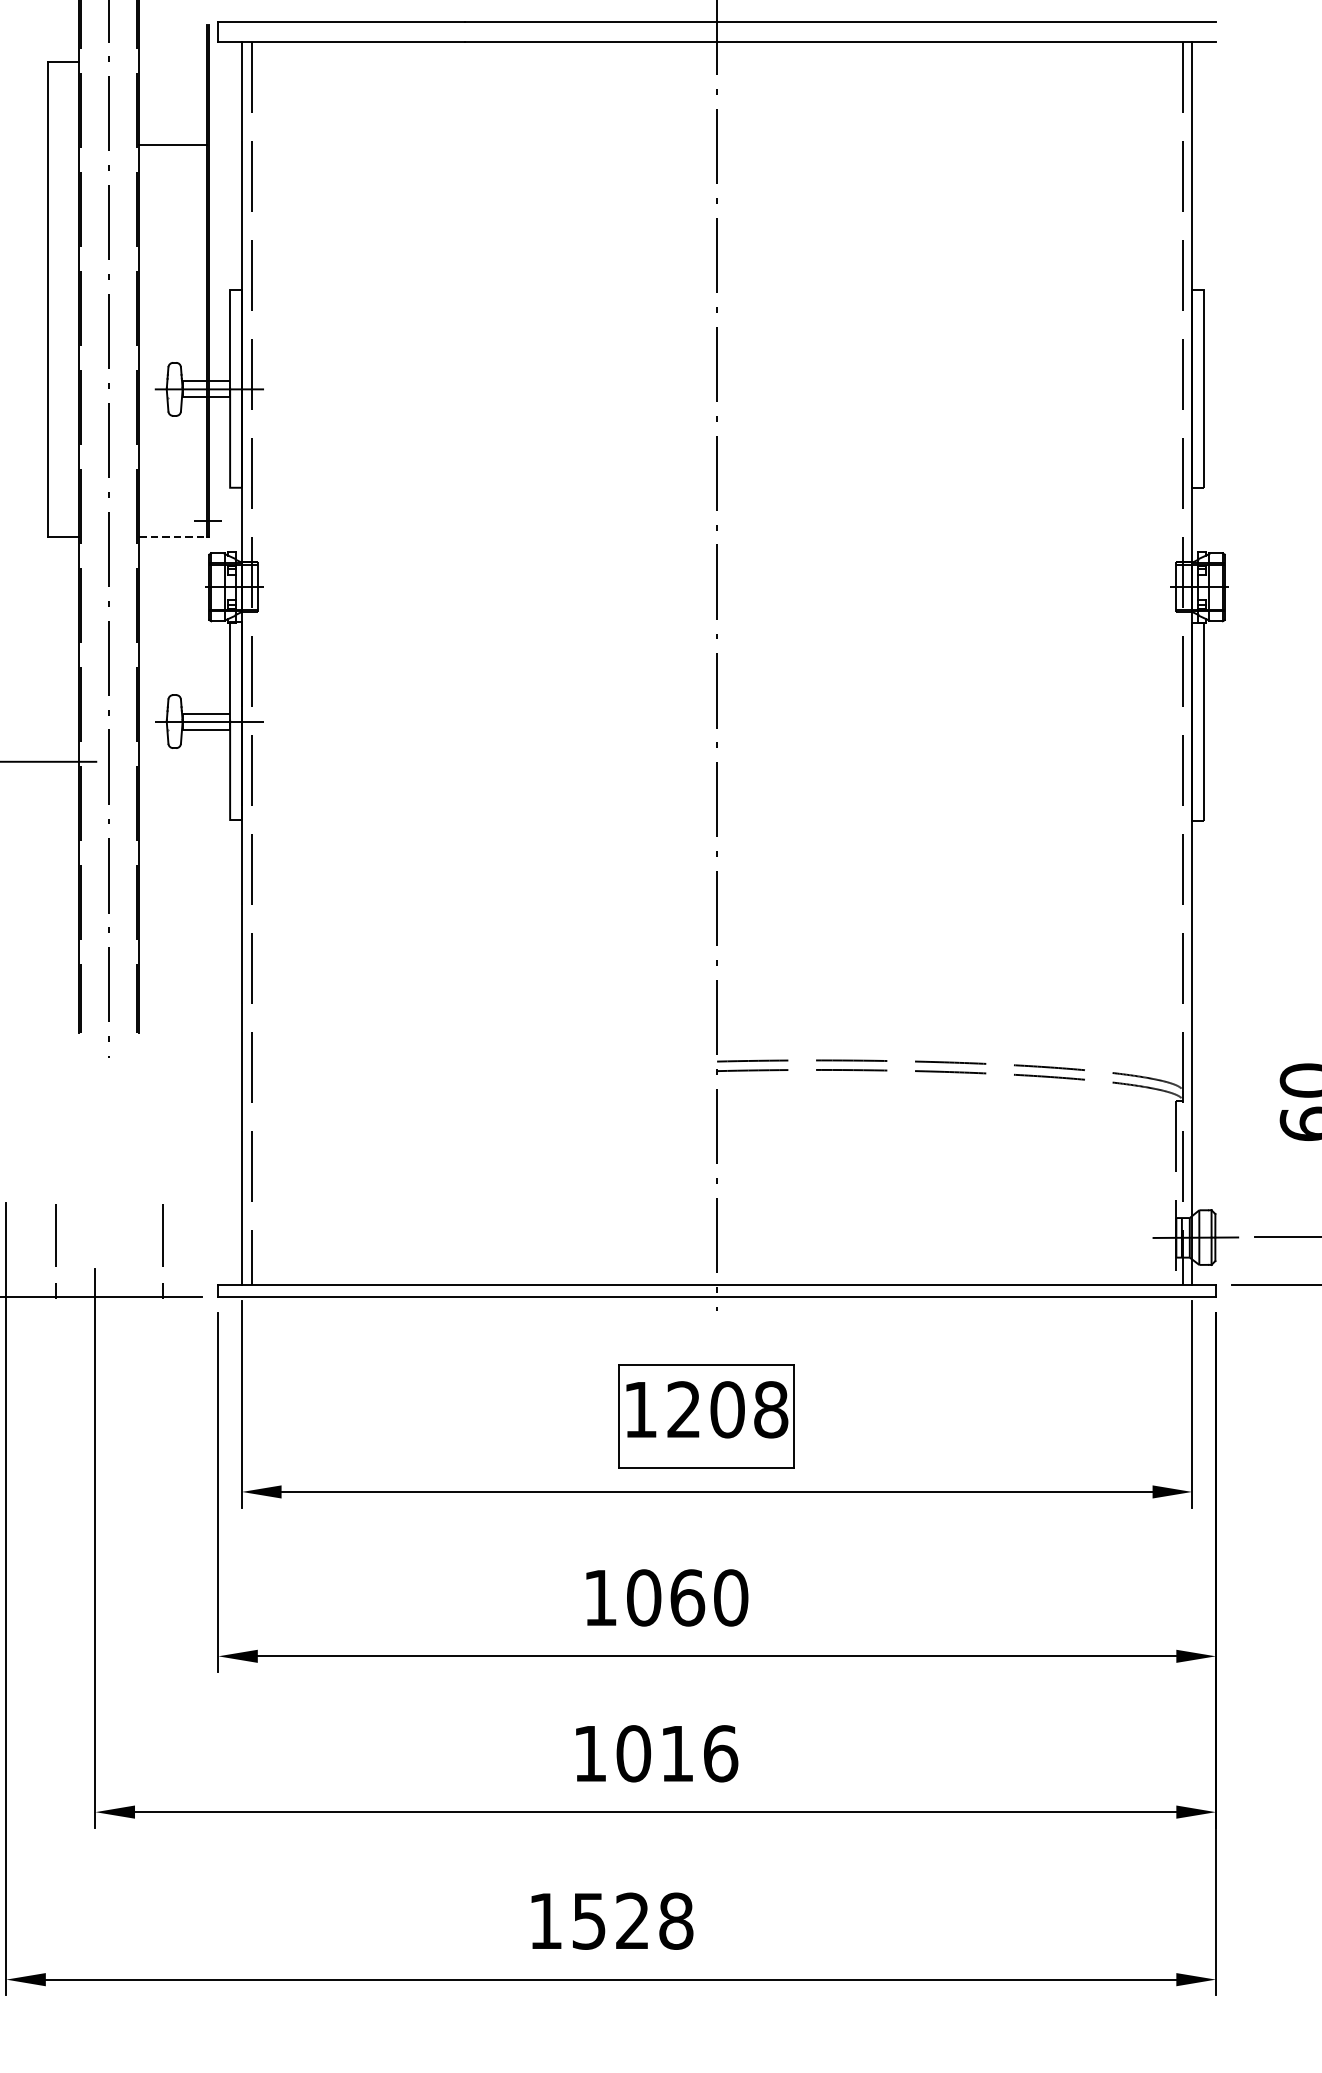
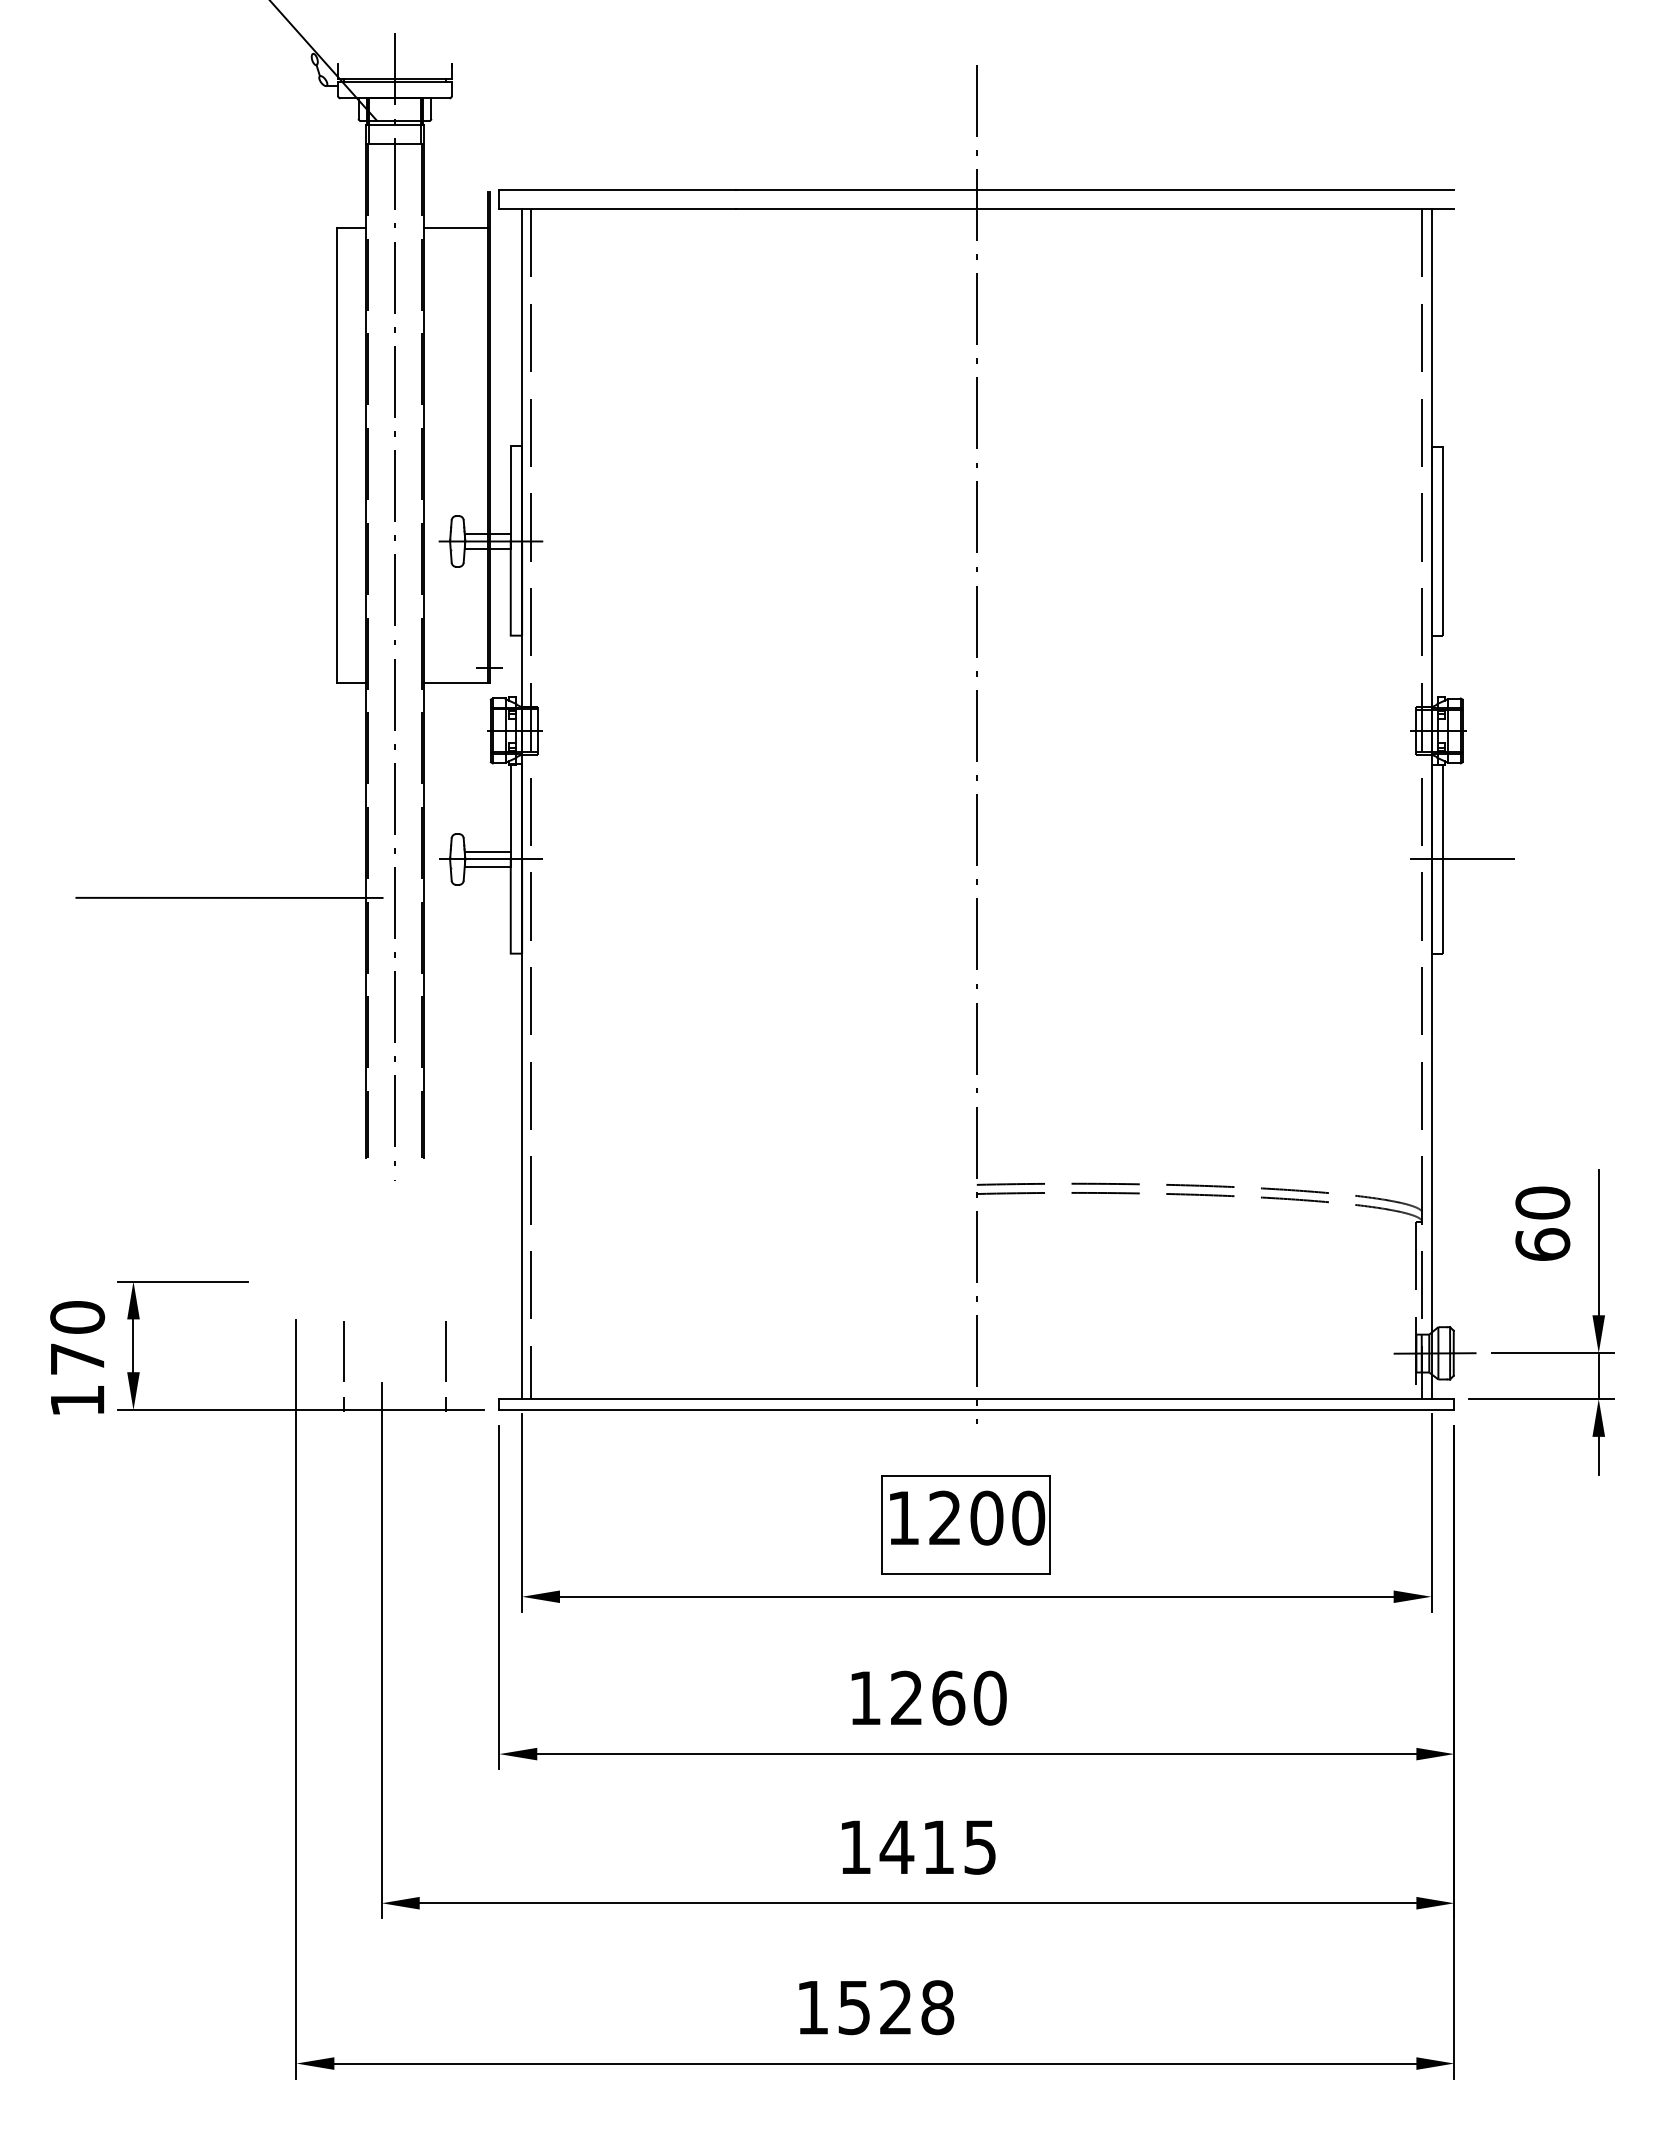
line: (172, 144) -> (455, 228), moved
line: (173, 536) -> (456, 682), dashed -> solid
line: (1224, 721) -> (1462, 859), added
text: (771, 1410) -> (1028, 1518), 1208 -> 1200
text: (643, 1597) -> (906, 1697), 1060 -> 1260
text: (677, 1753) -> (938, 1847), 1016 -> 1415

